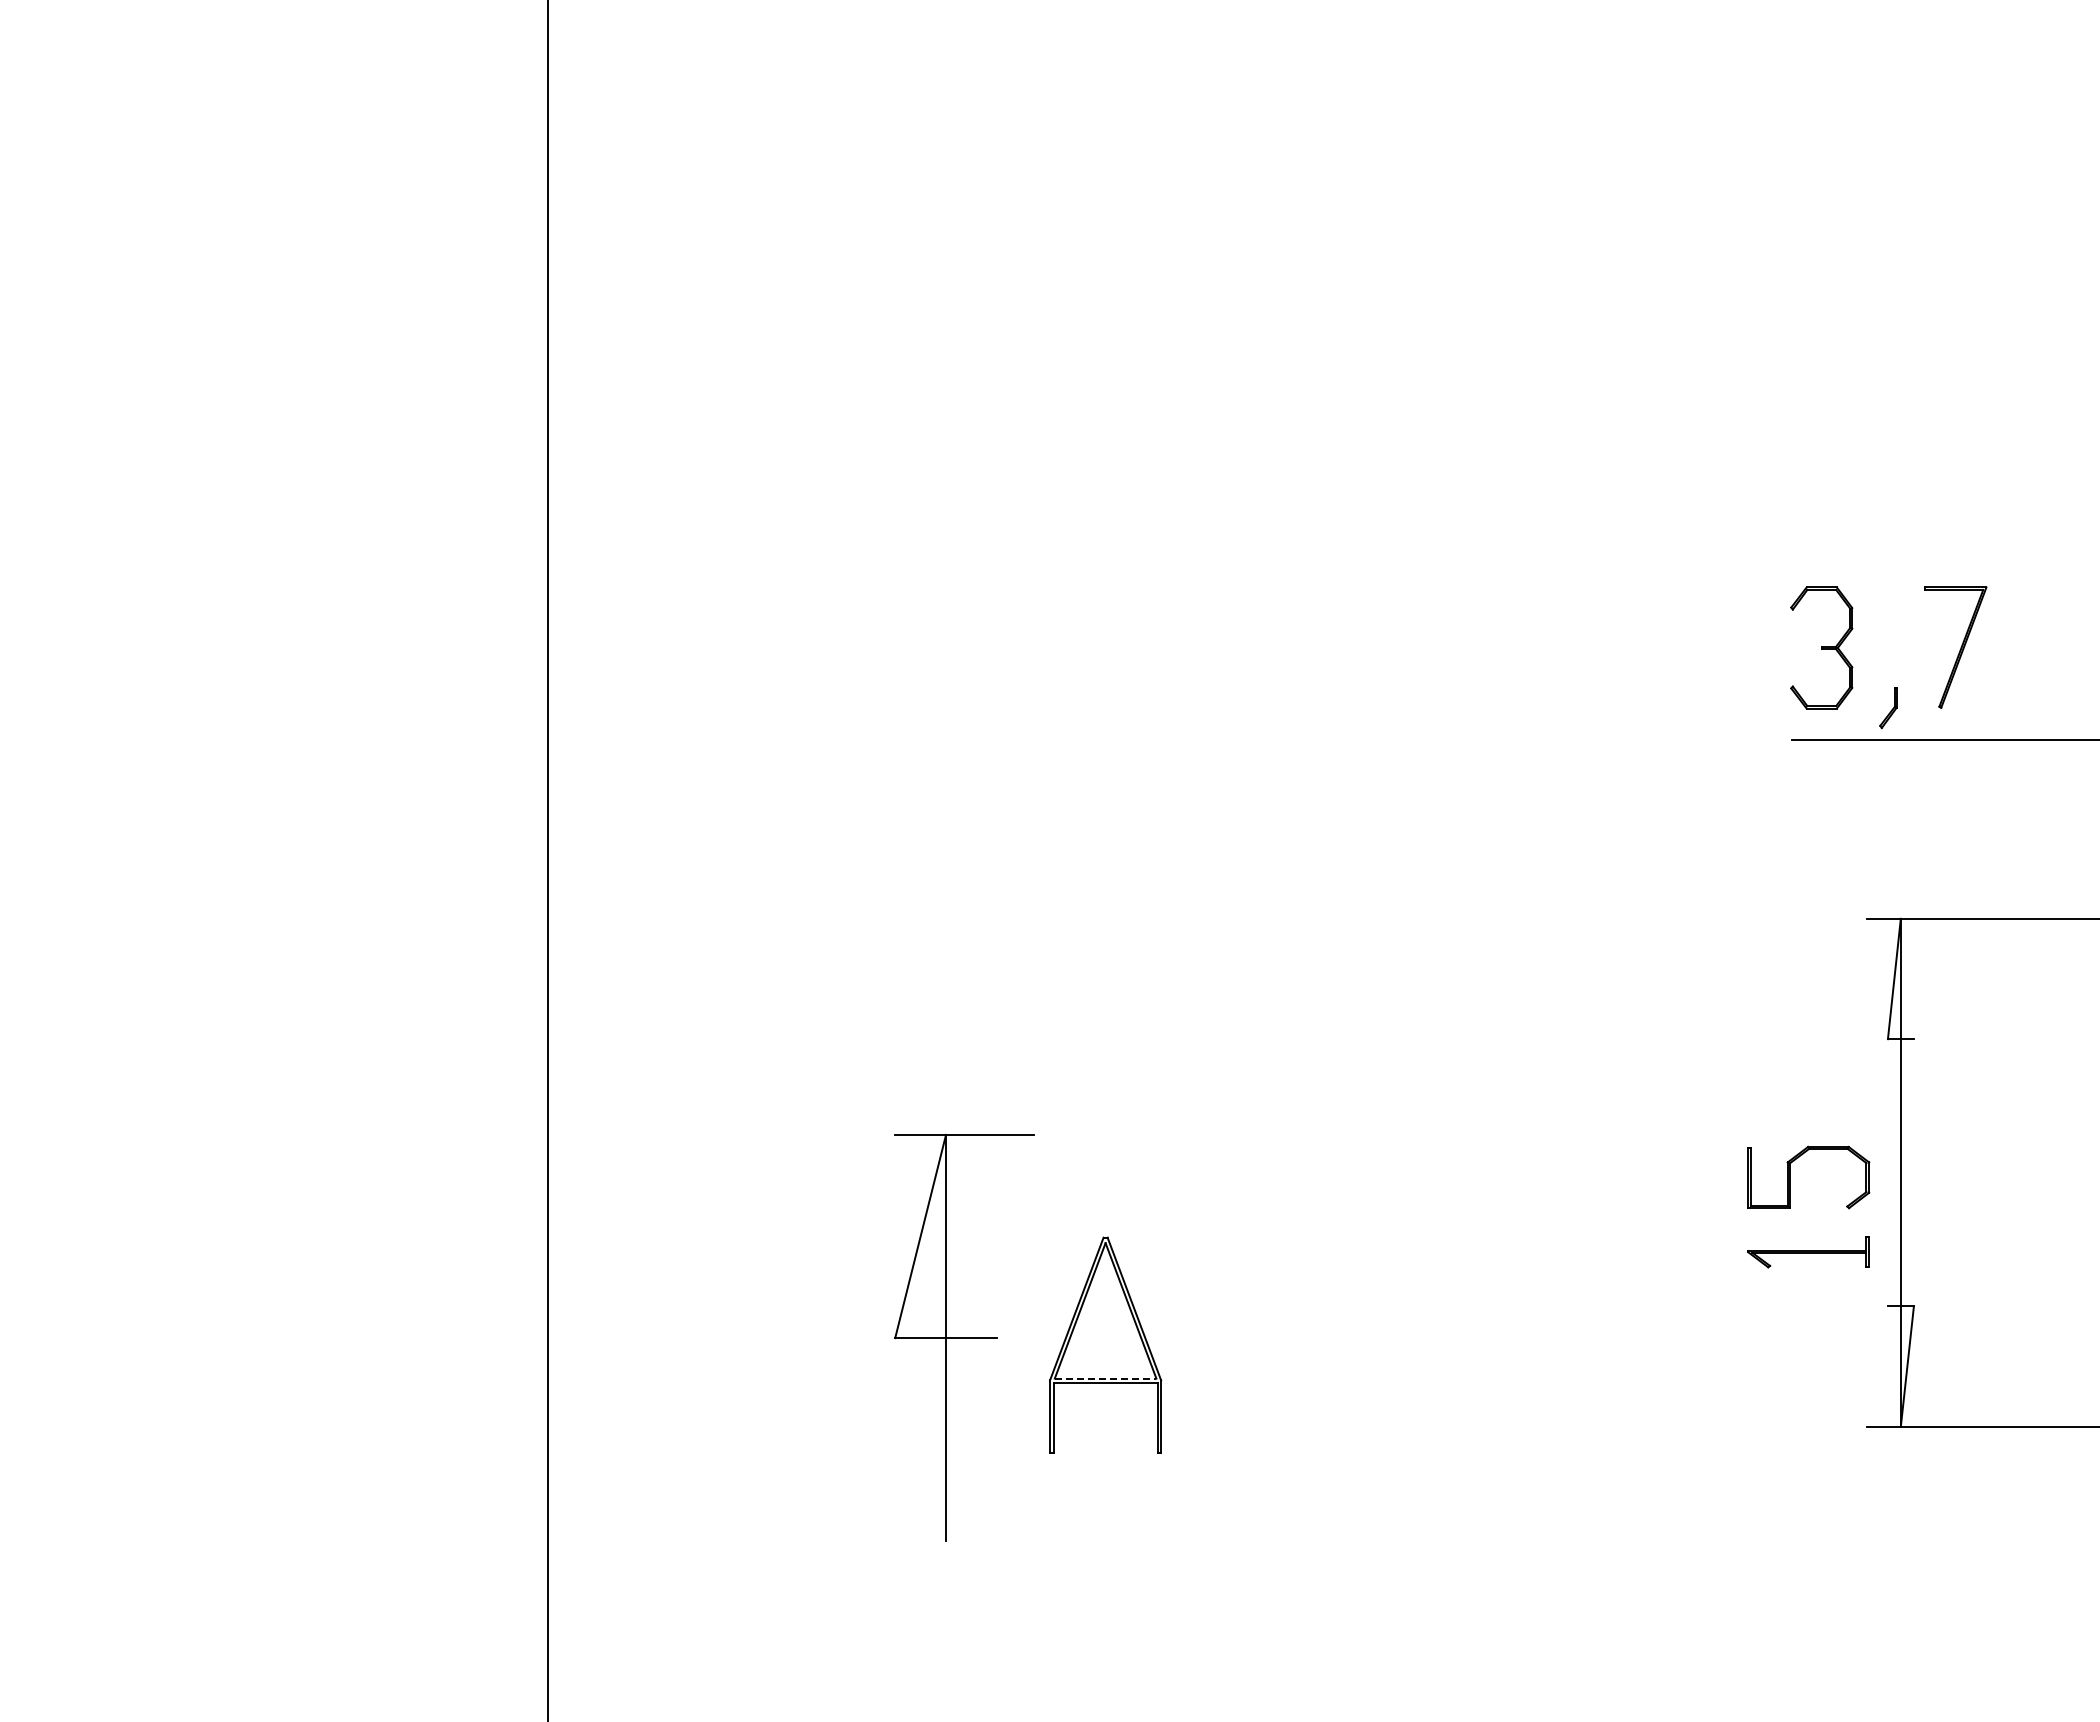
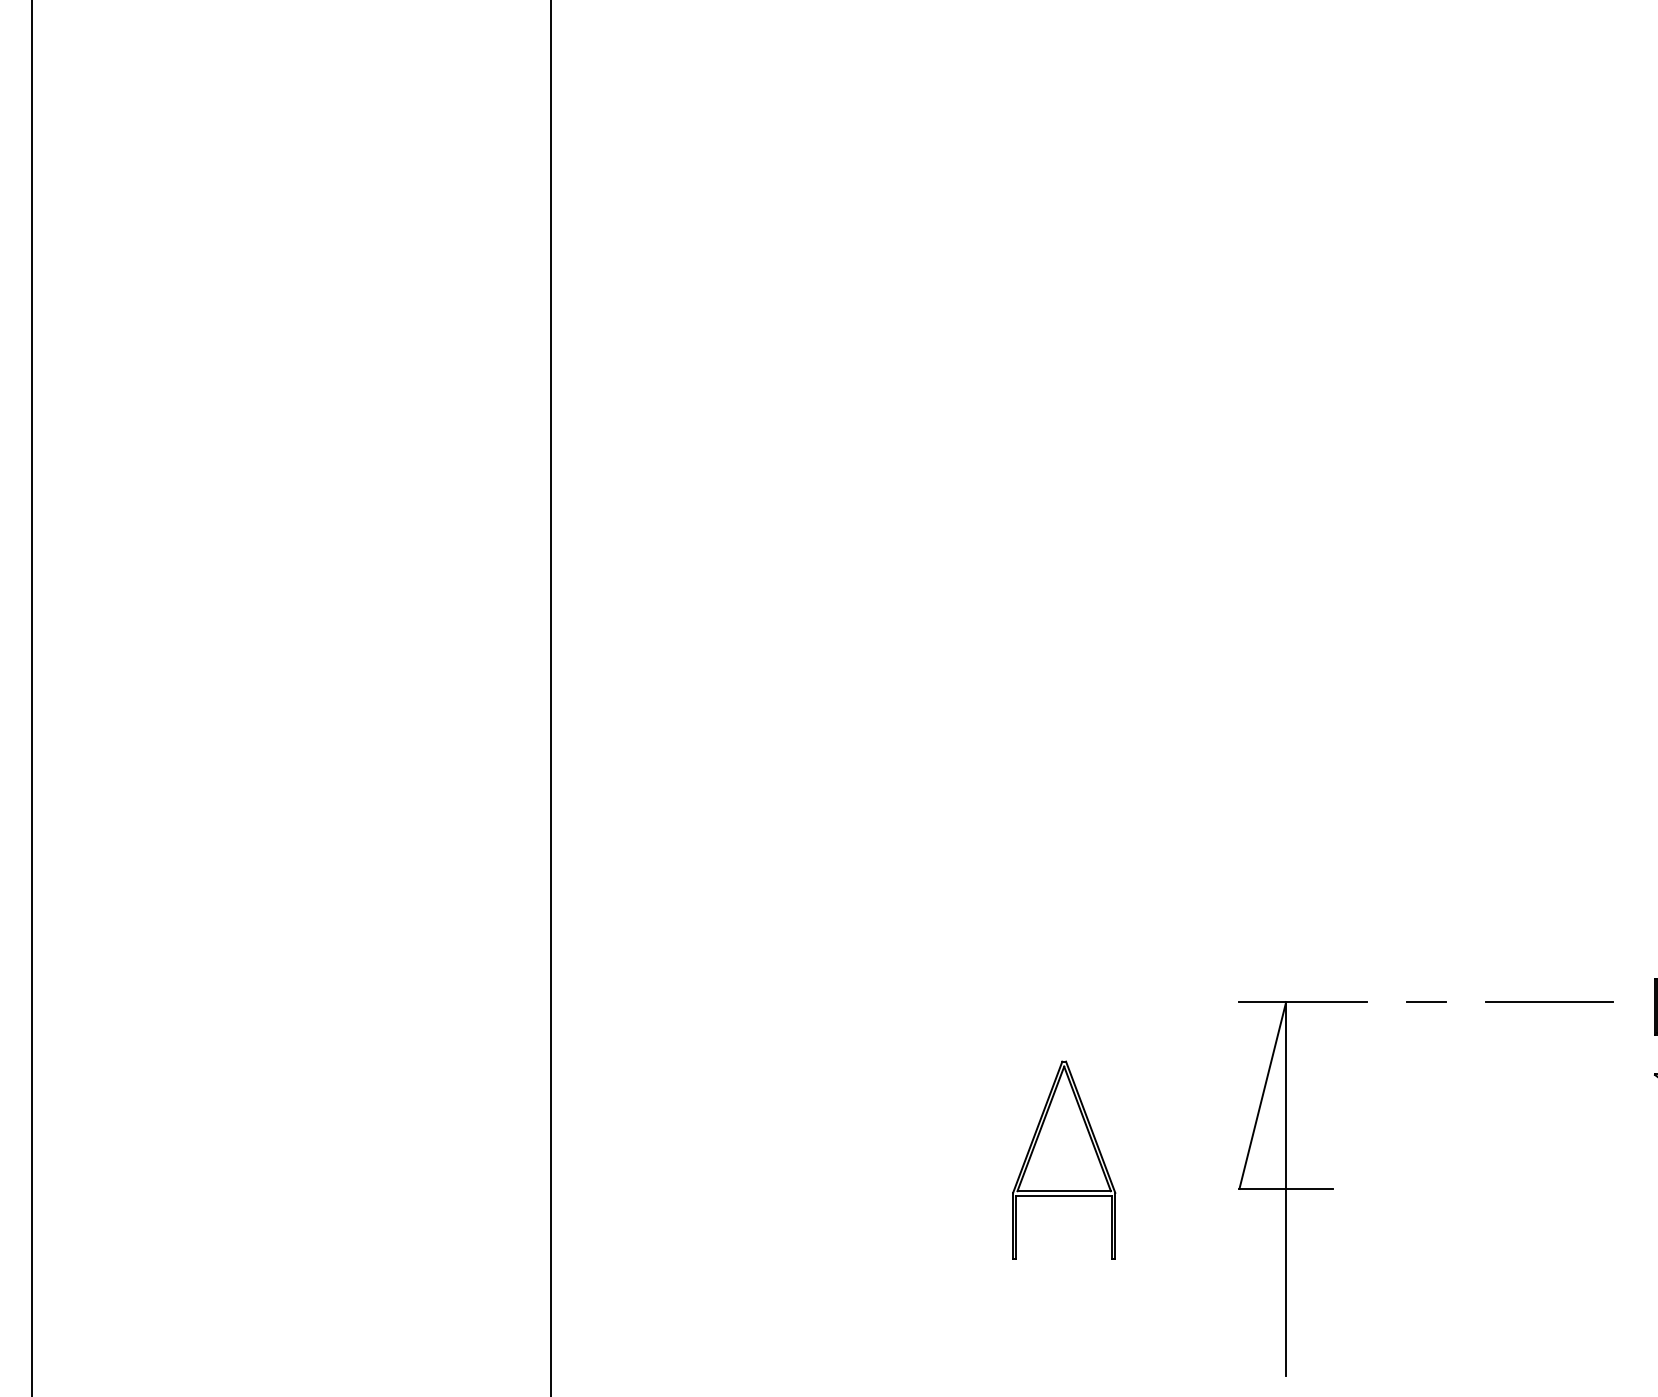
line: (1499, 1172) -> (1426, 1001), added
line: (1633, 1172) -> (1549, 1001), added
part: (964, 1337) -> (1303, 1188), moved
line: (1105, 1378) -> (1064, 1191), dashed -> solid

